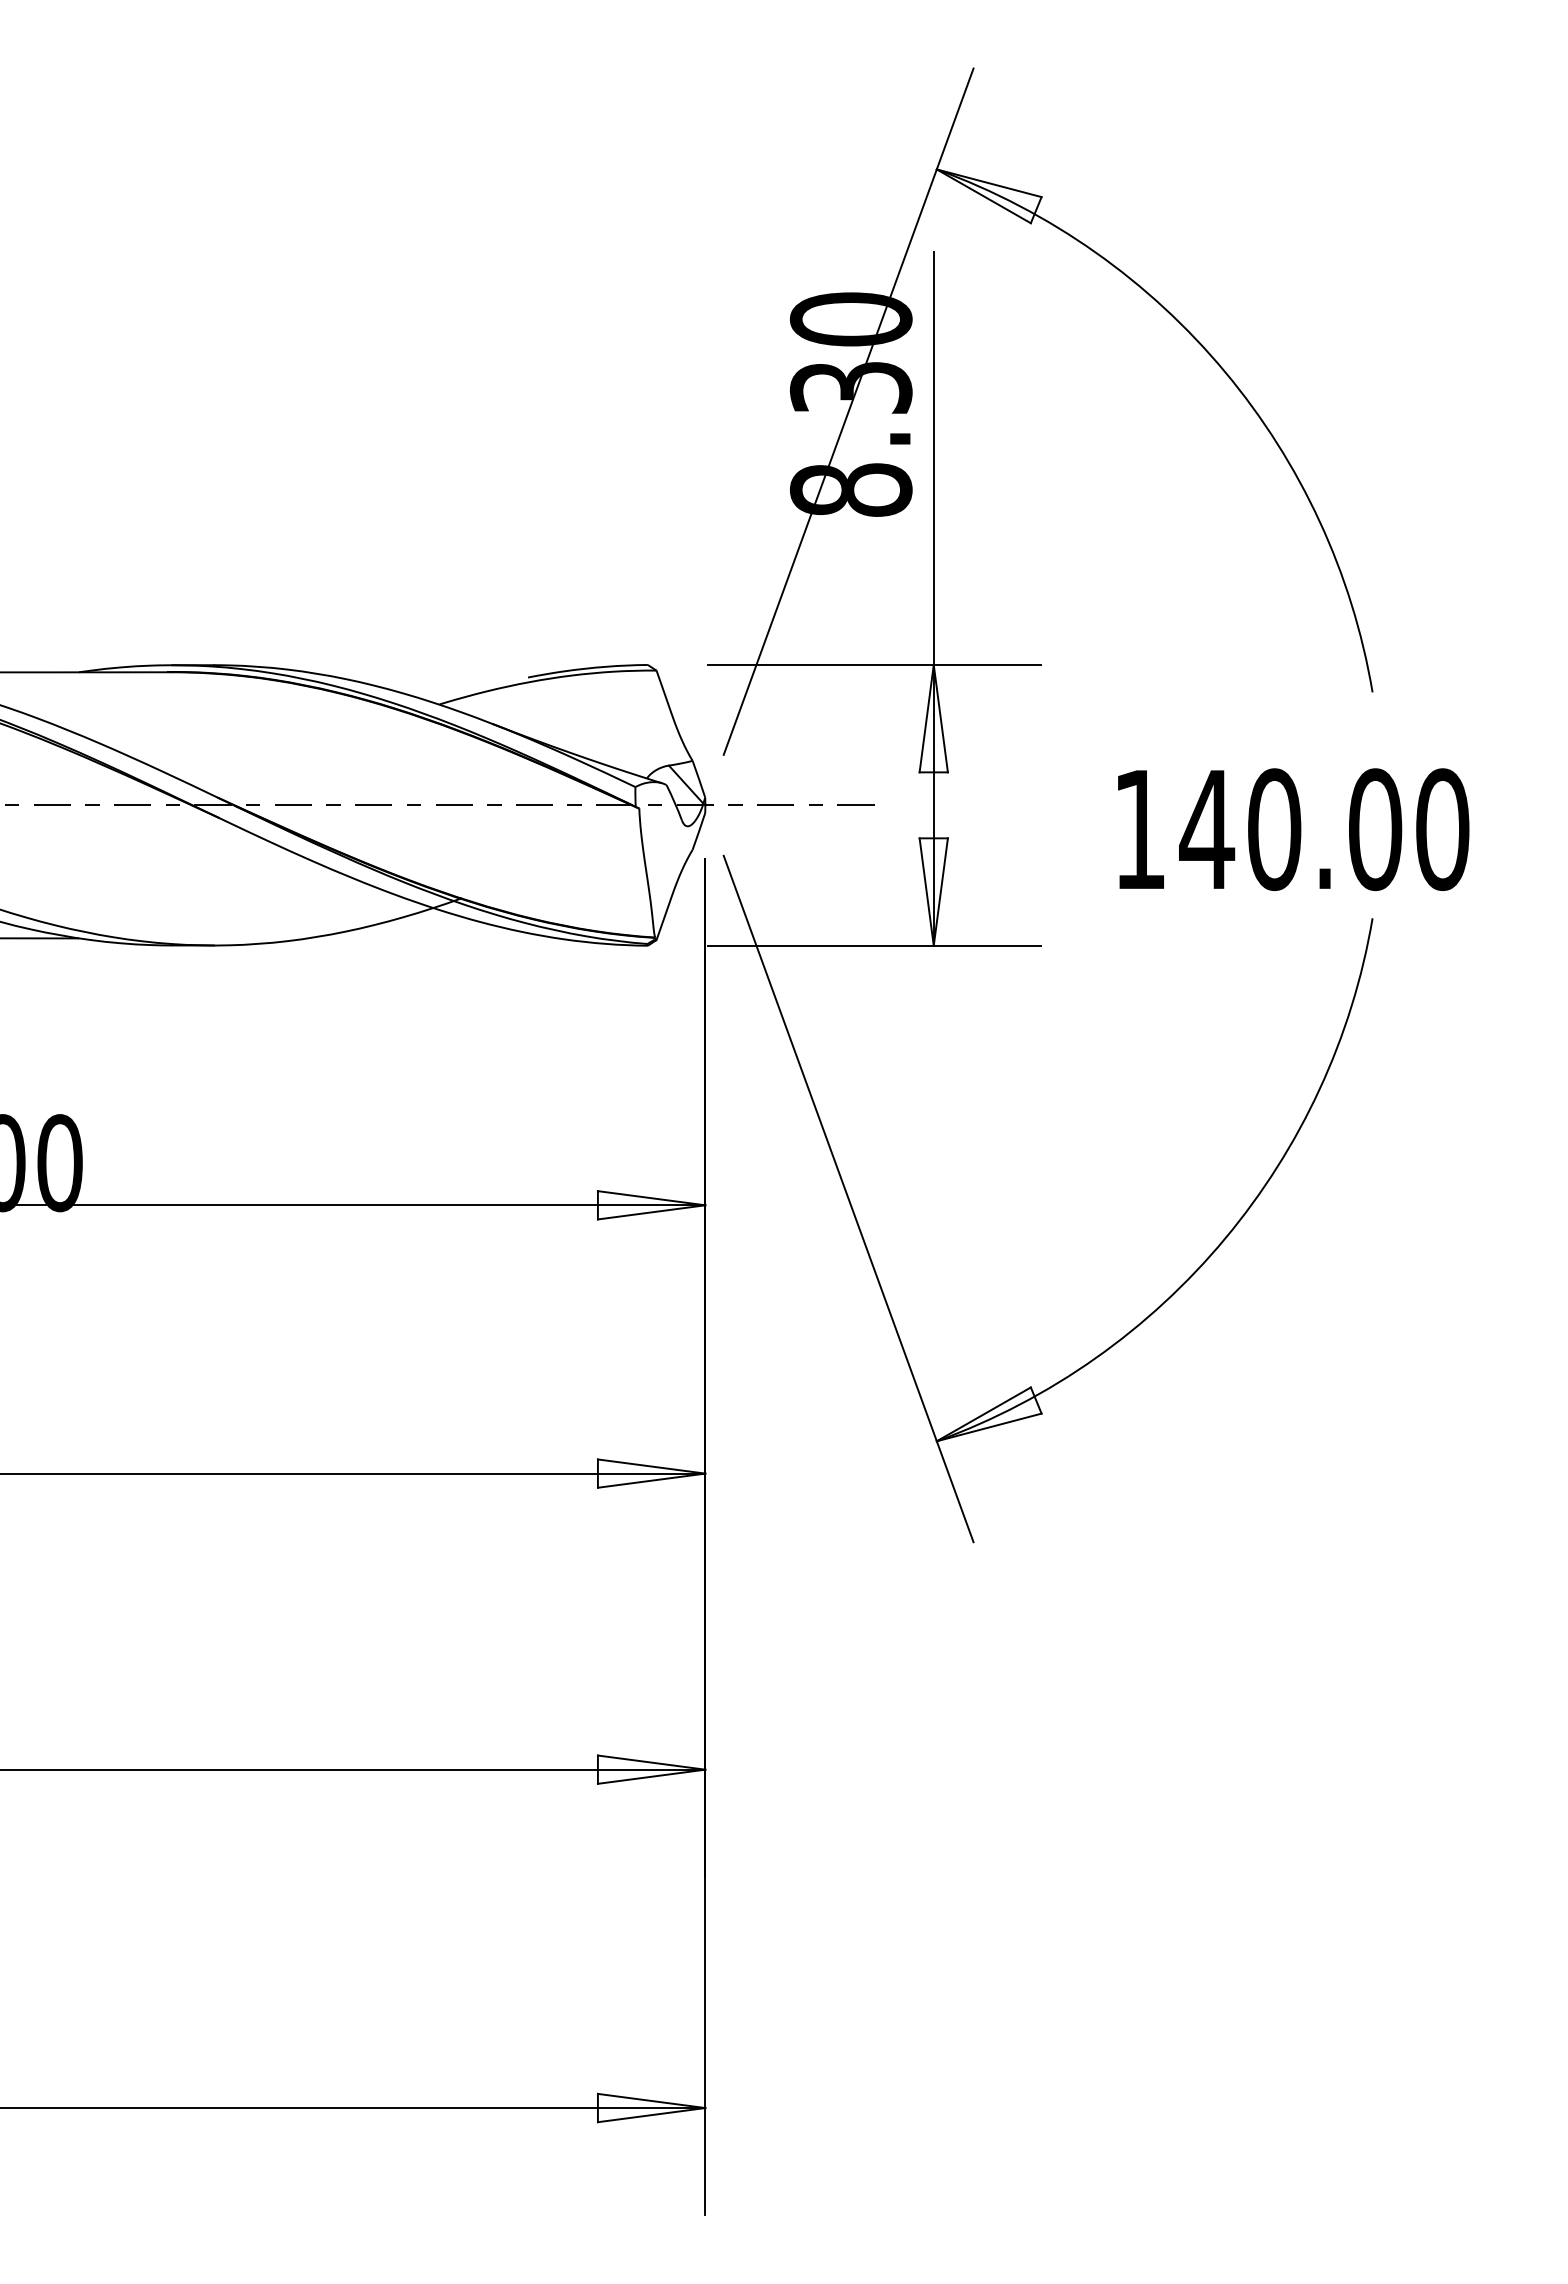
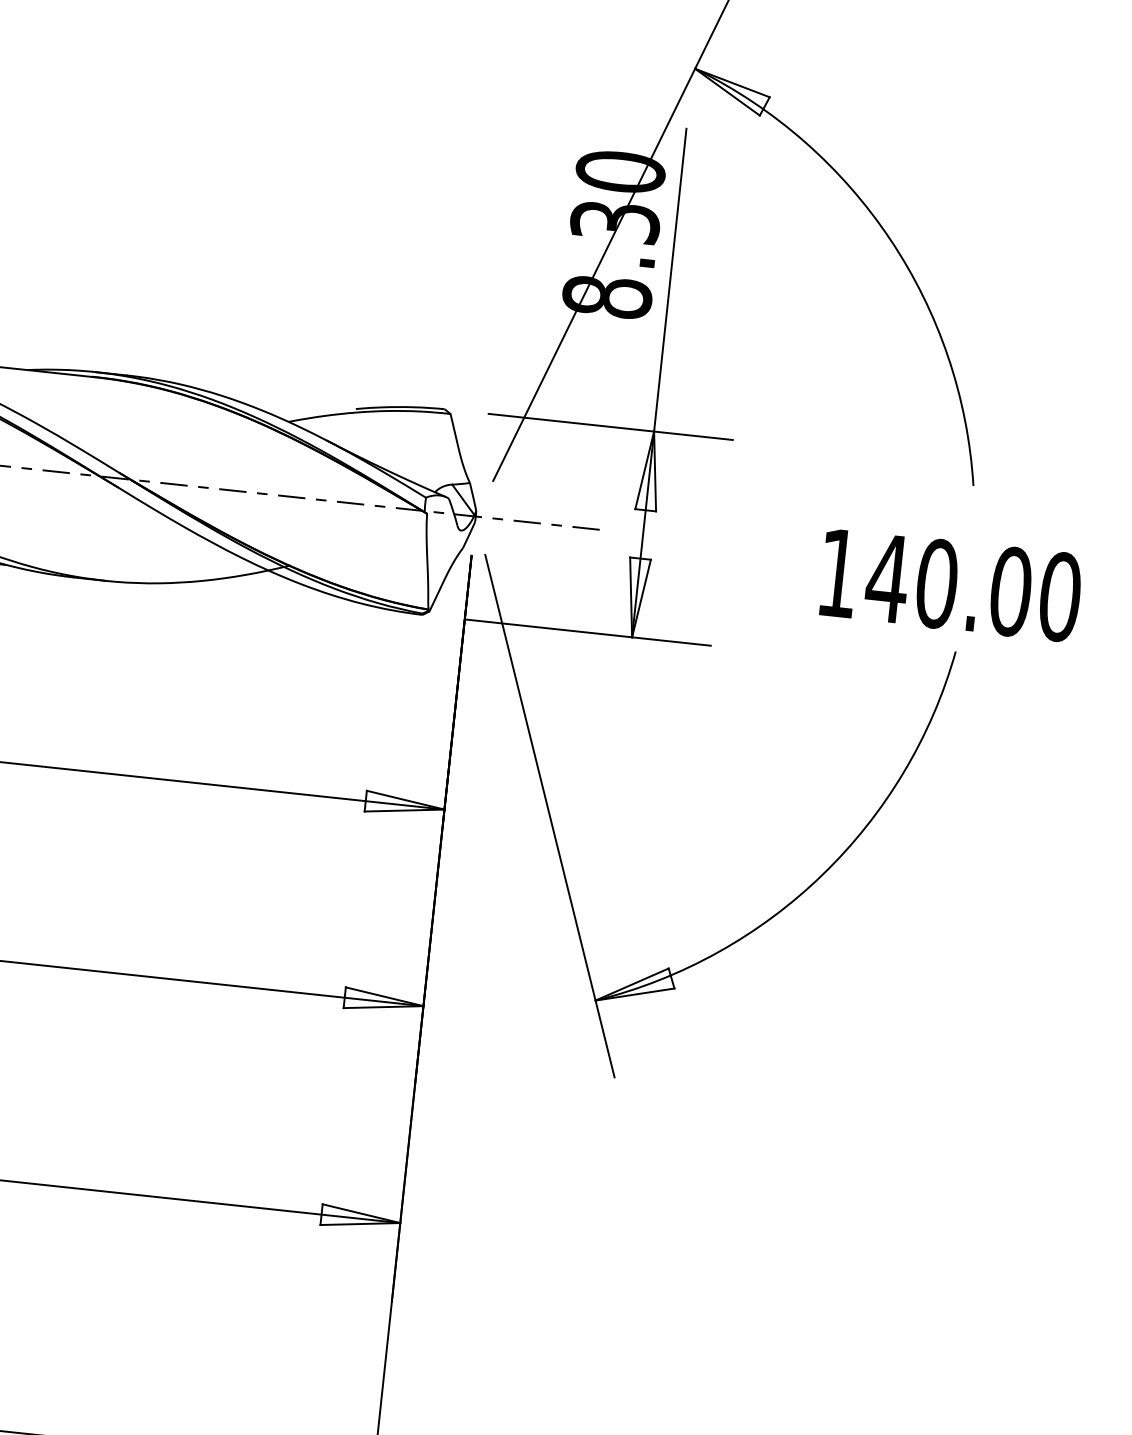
text: (1293, 829) -> (950, 585), moved

